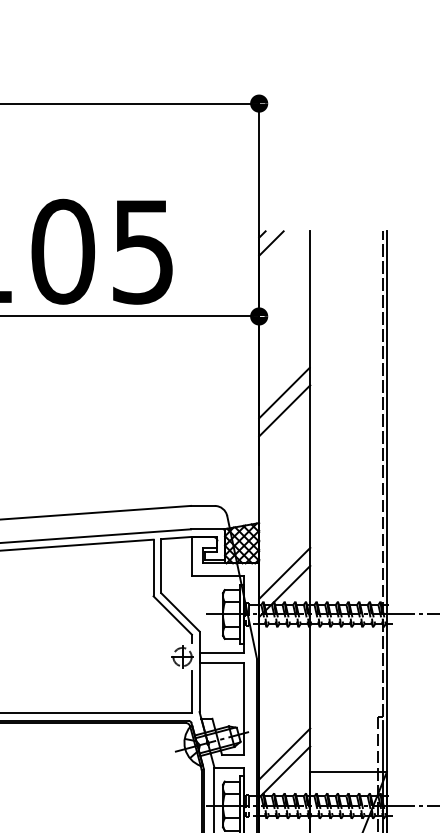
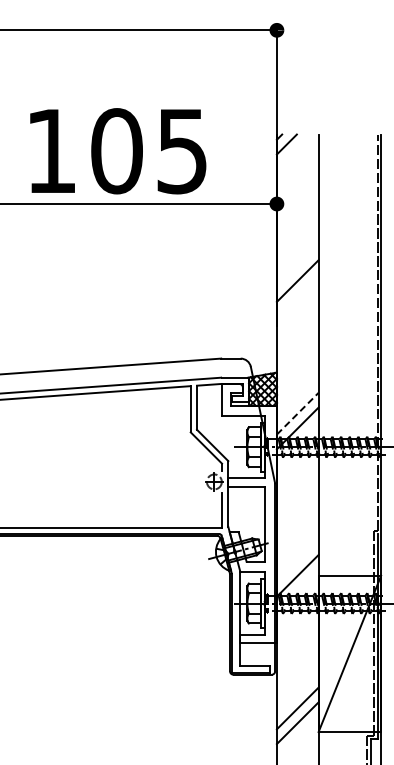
line: (284, 393) -> (297, 266), removed
line: (285, 573) -> (298, 413), solid -> dashed
line: (284, 753) -> (297, 560), removed

